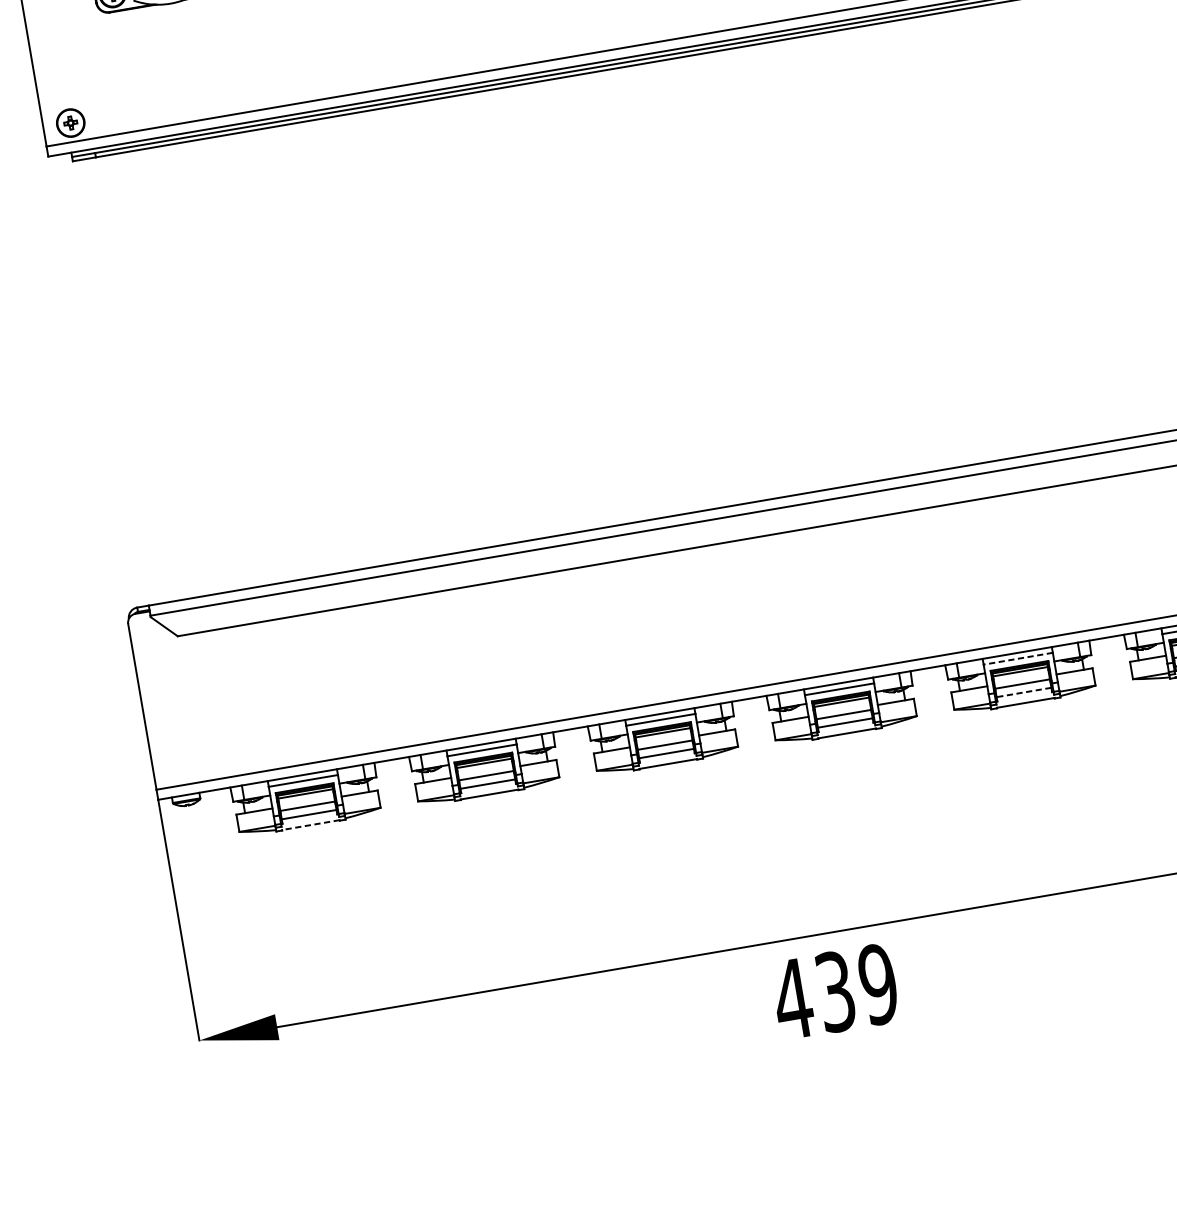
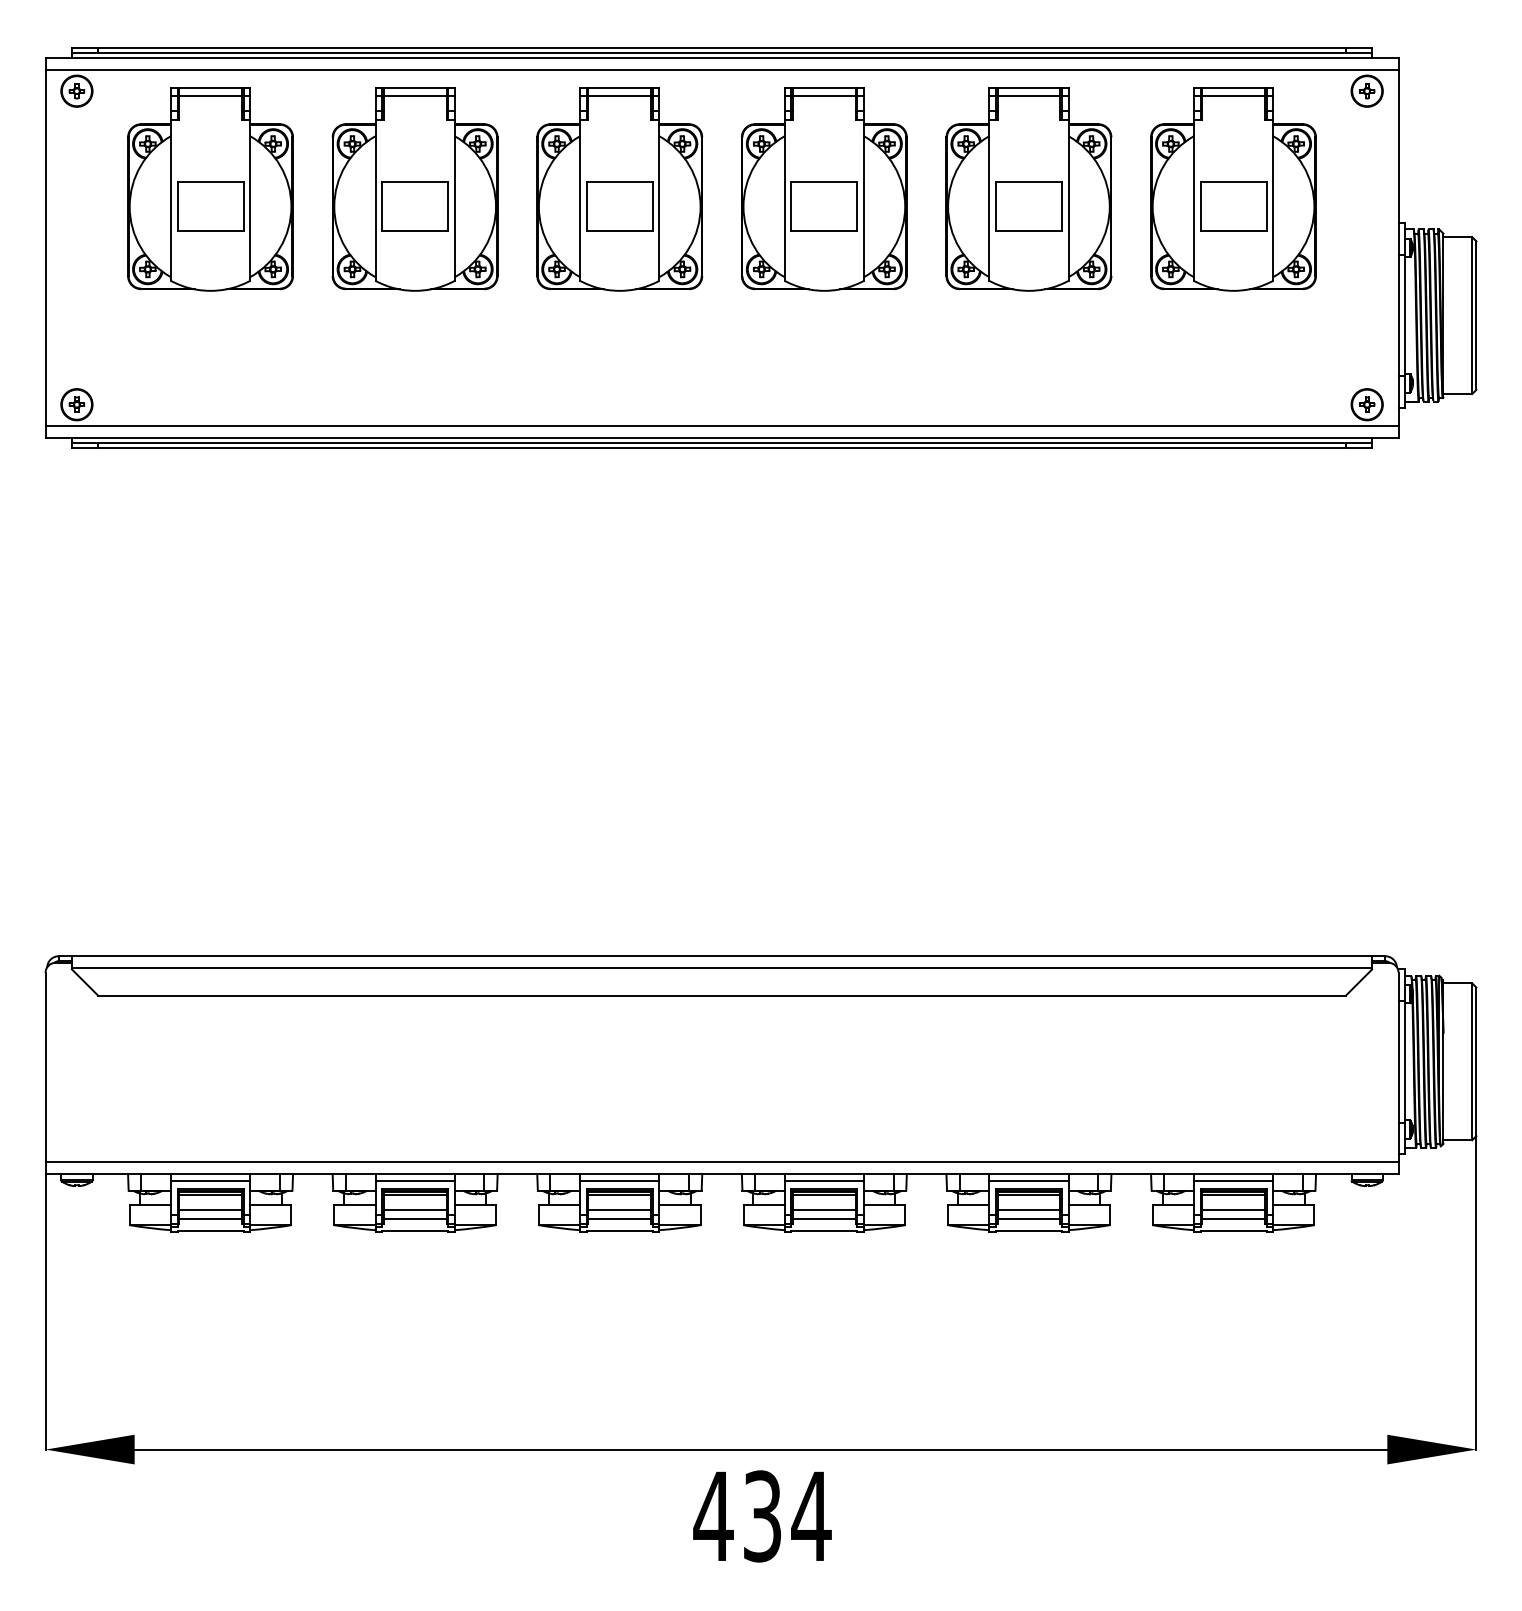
line: (1017, 658) -> (1028, 1180), dashed -> solid
line: (1023, 692) -> (1028, 1219), dashed -> solid
line: (310, 825) -> (210, 1231), dashed -> solid
text: (878, 984) -> (811, 1516), 439 -> 434

